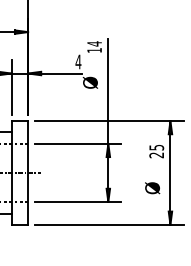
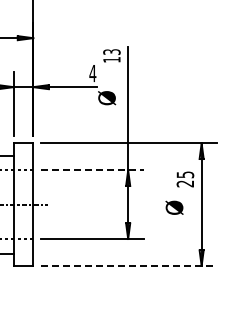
text: (94, 43) -> (111, 51), 14 -> 13
line: (78, 143) -> (92, 170), solid -> dashed
text: (152, 187) -> (174, 207), moved
line: (109, 224) -> (129, 265), solid -> dashed

